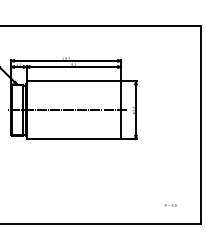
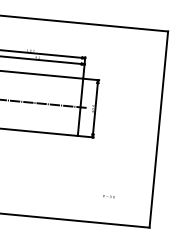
text: (170, 205) -> (108, 196), moved

